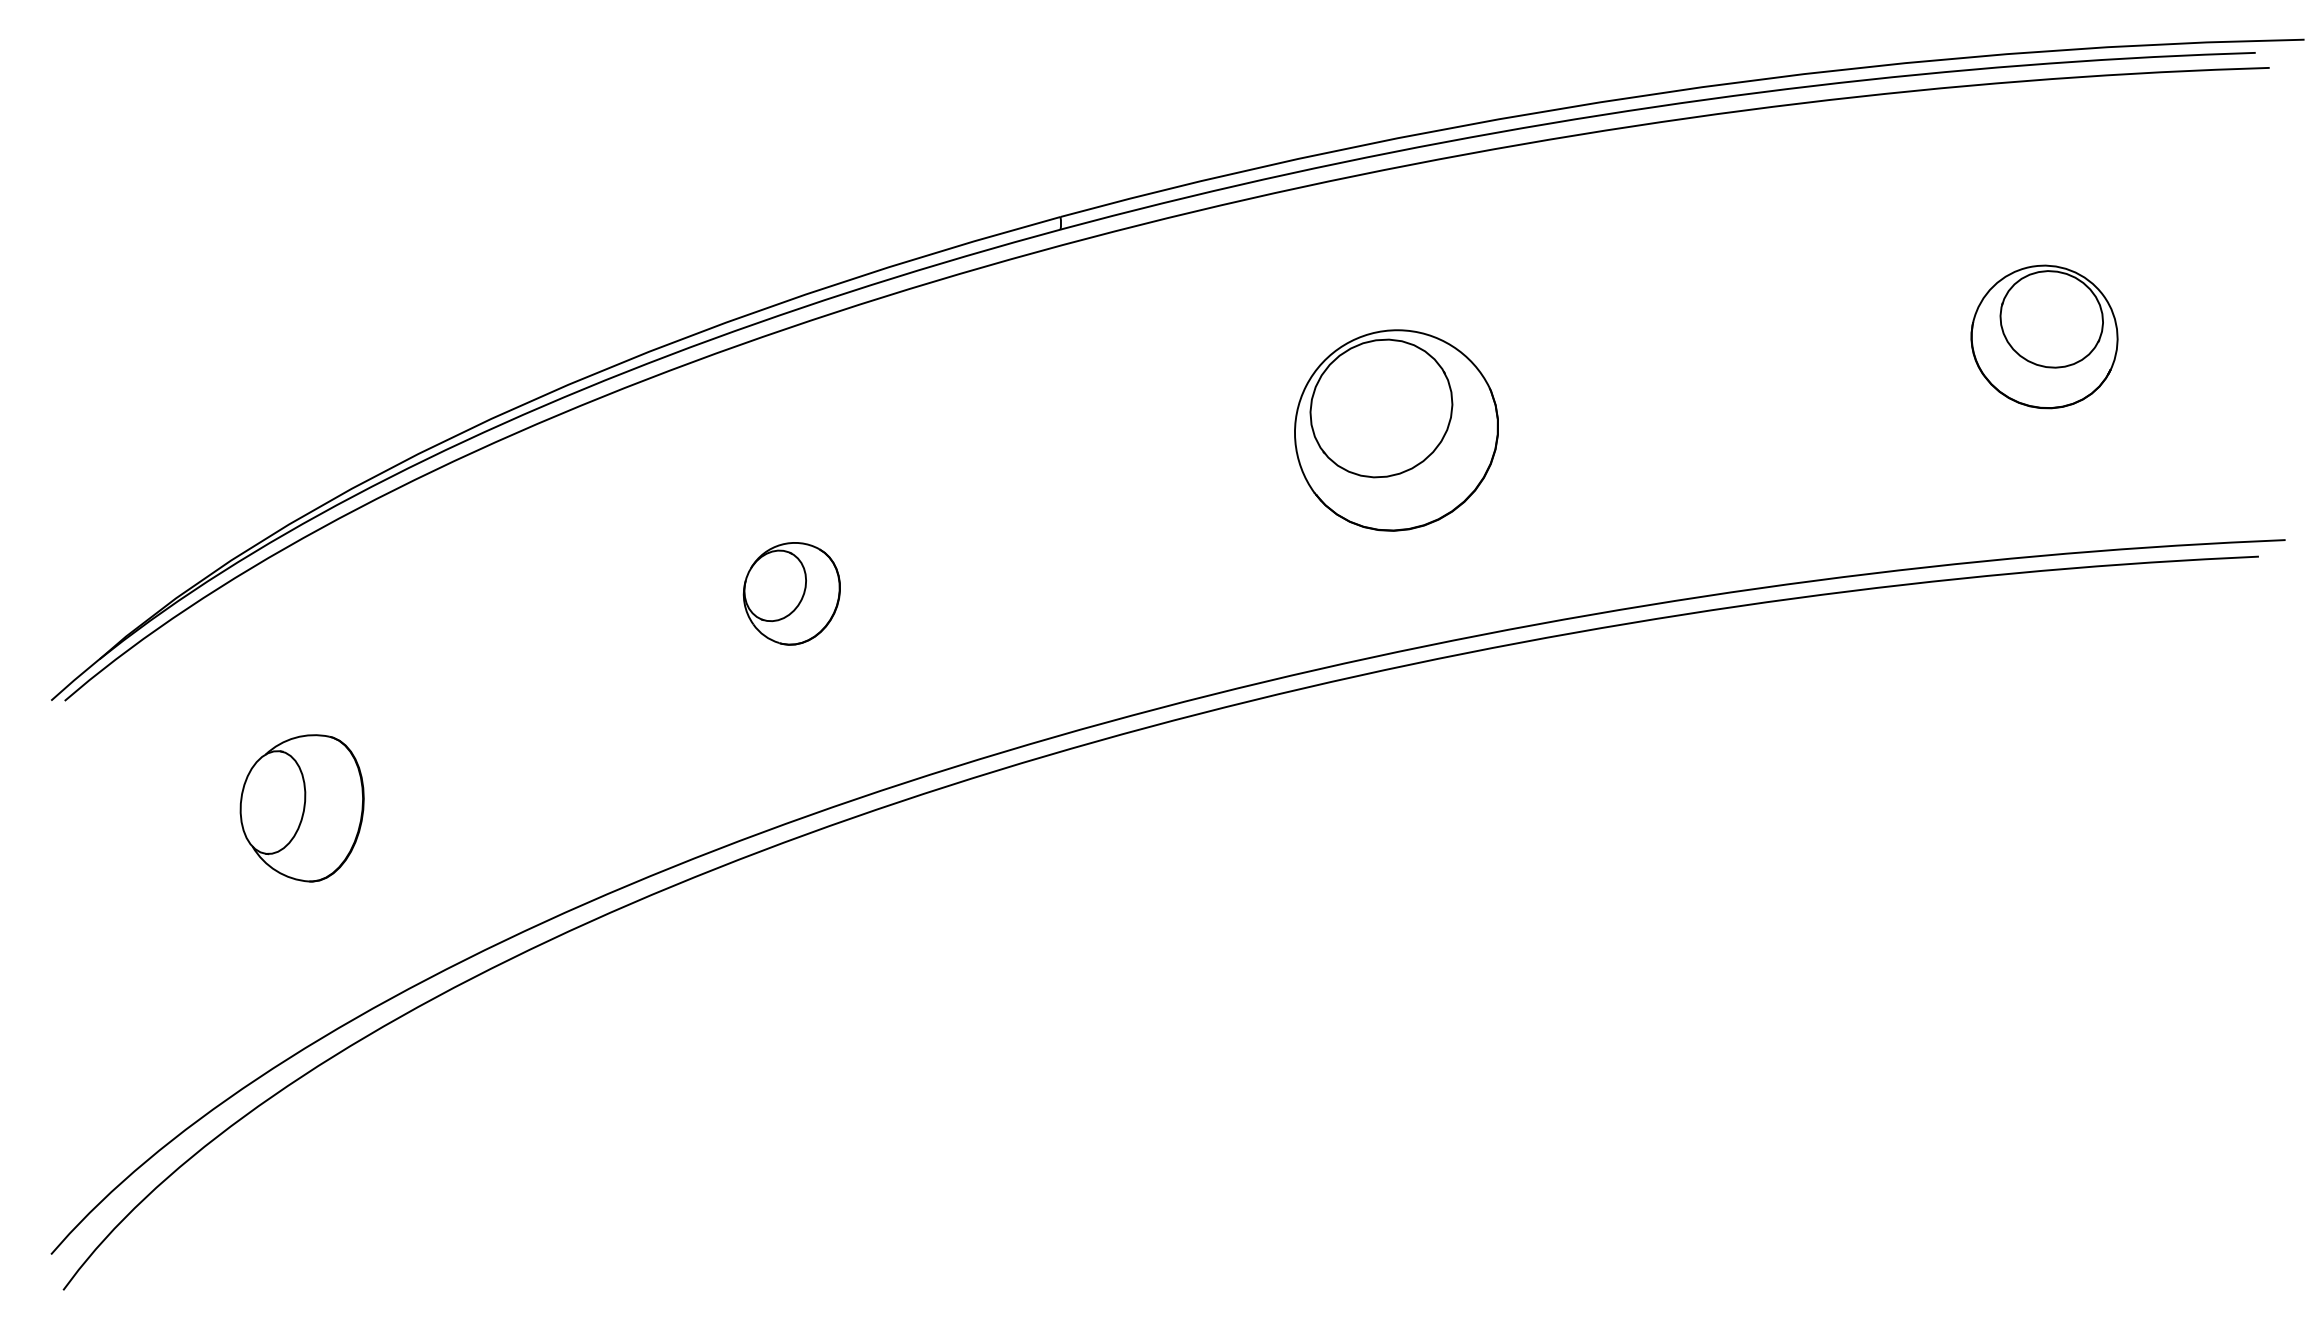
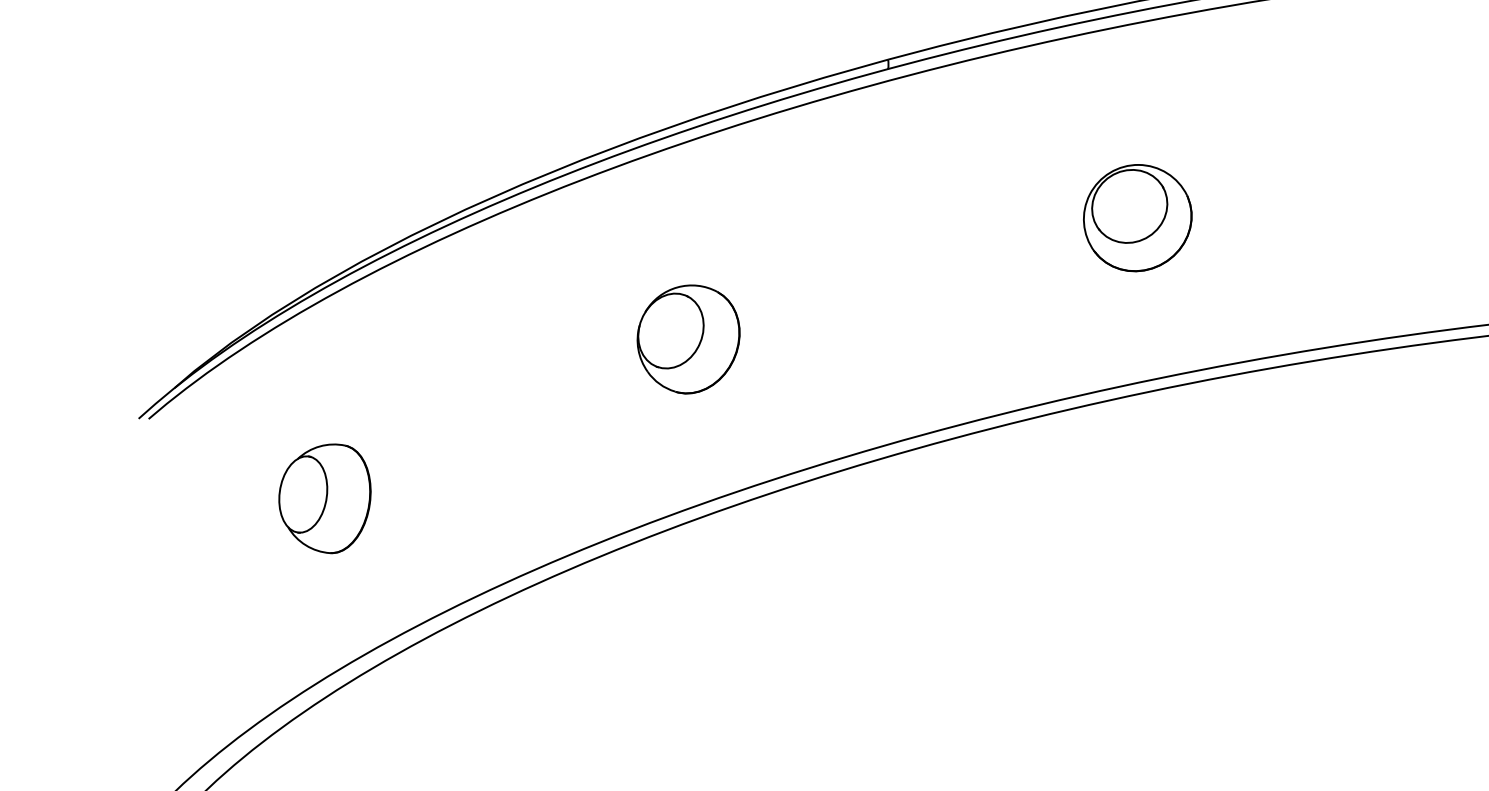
part: (1396, 429) -> (1137, 217), size x0.71
part: (791, 593) -> (688, 339), size x1.43

